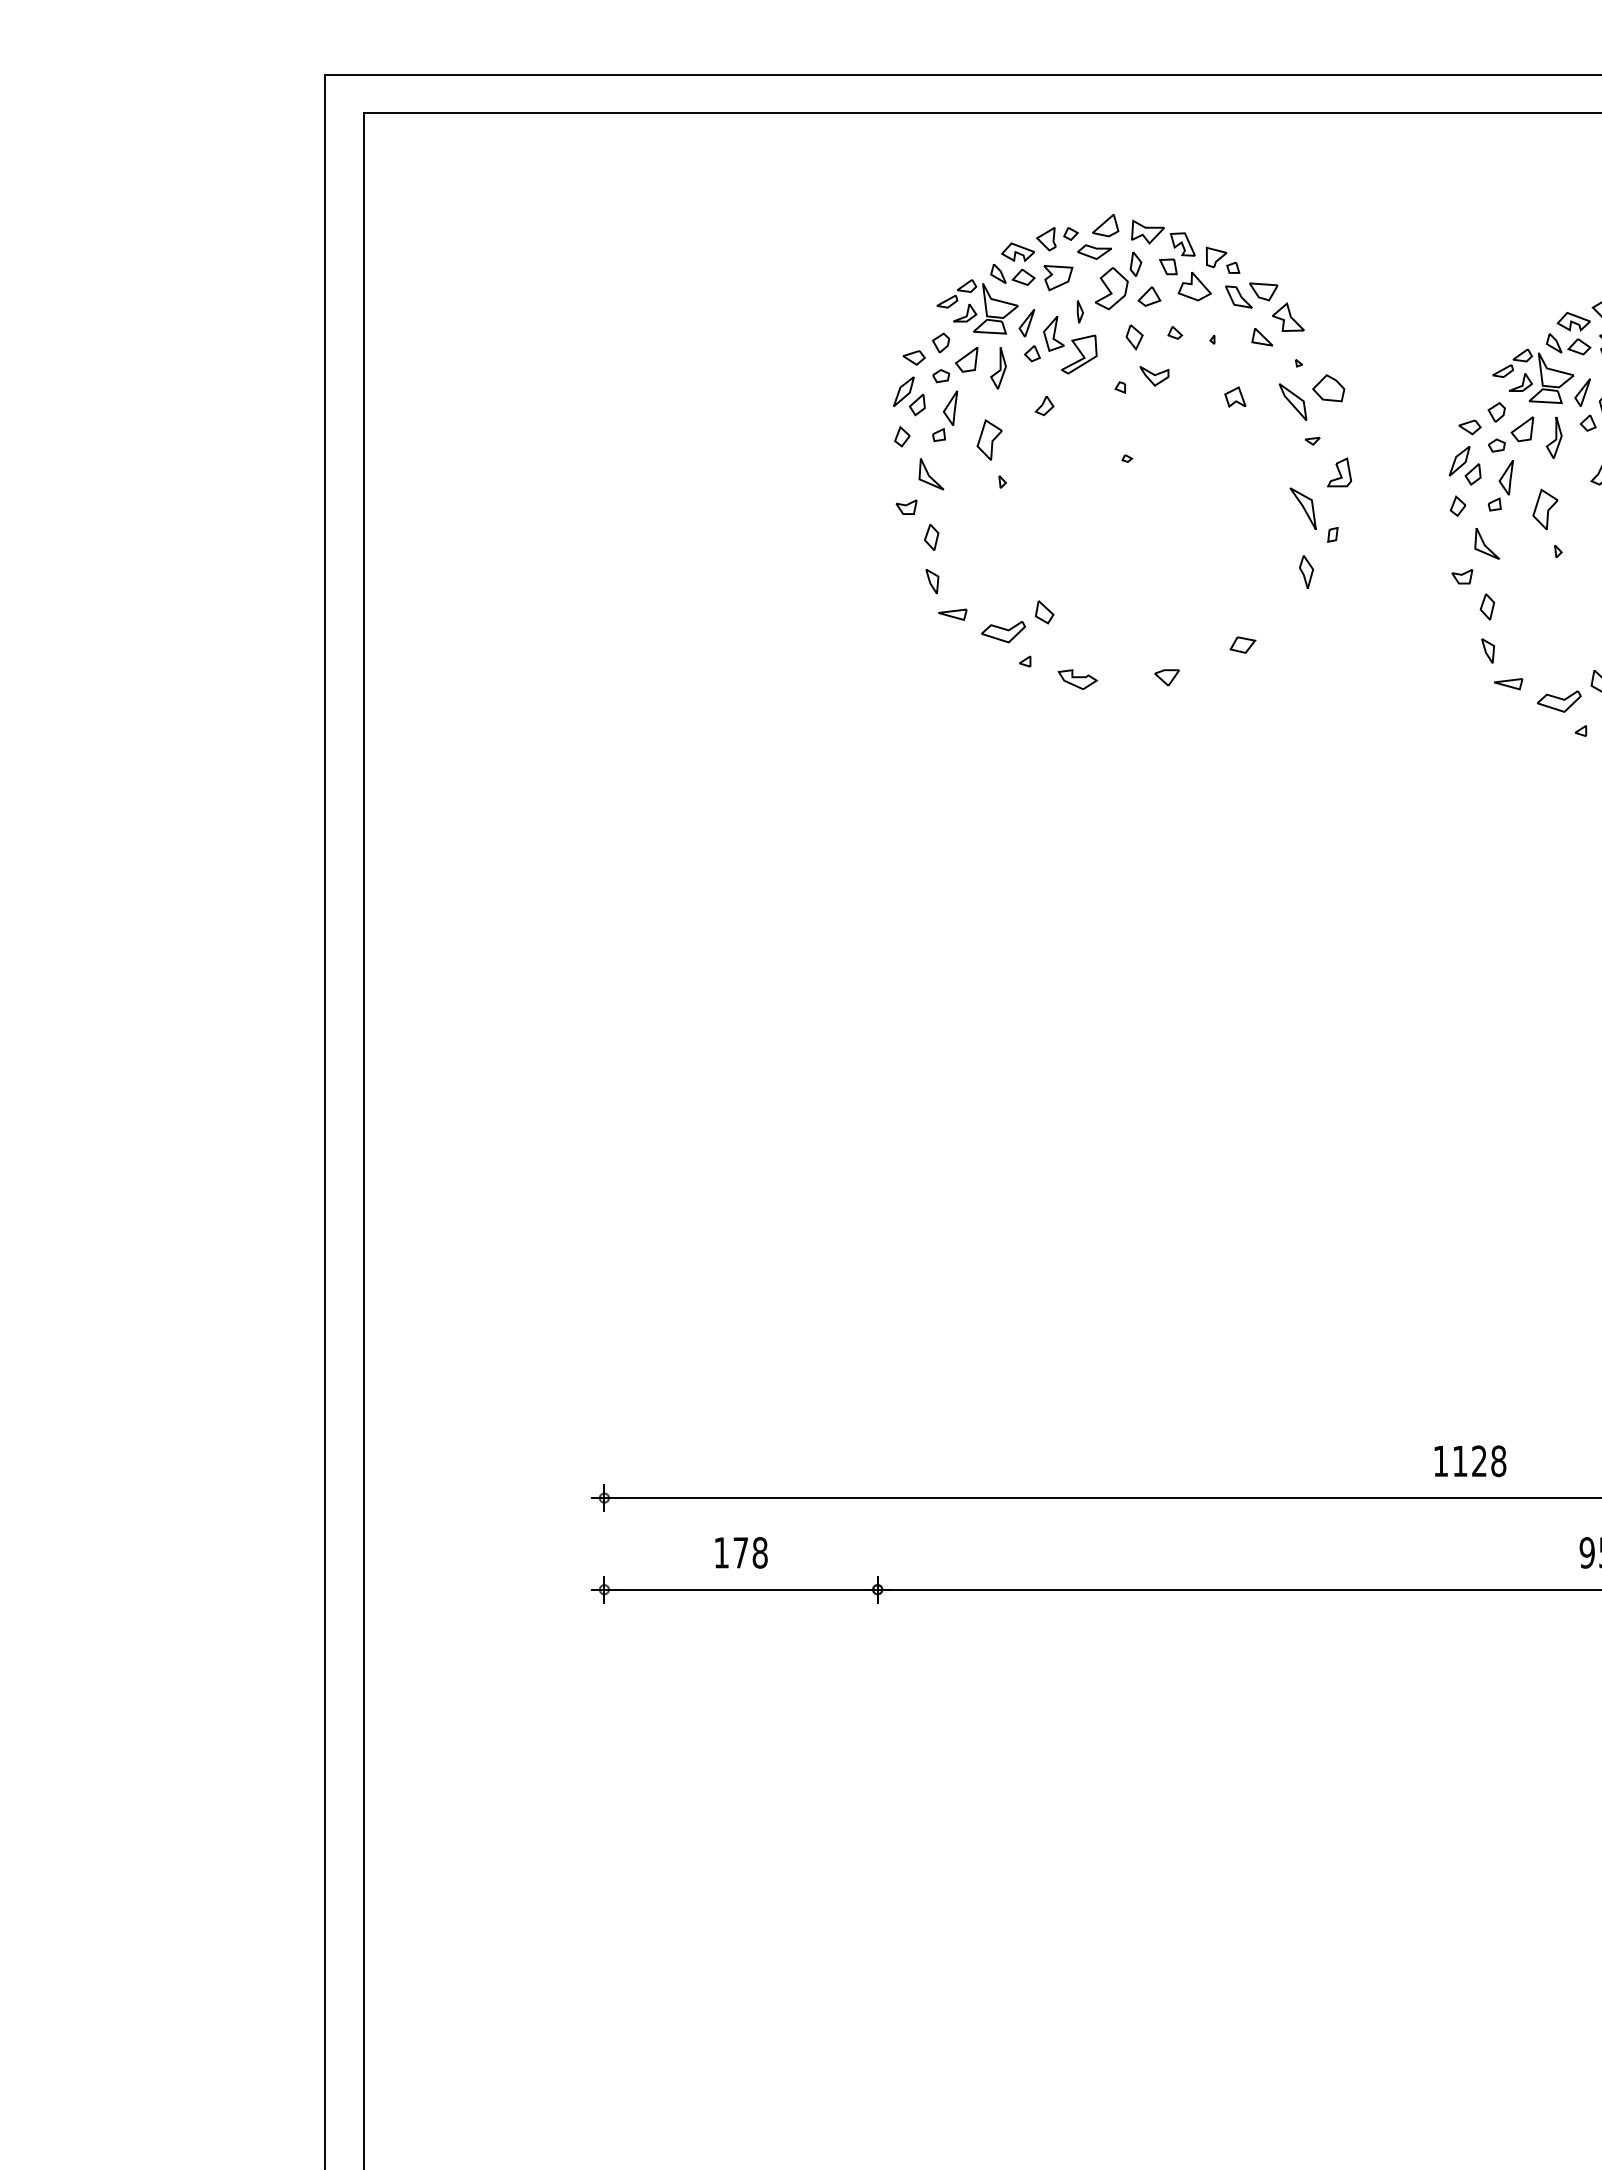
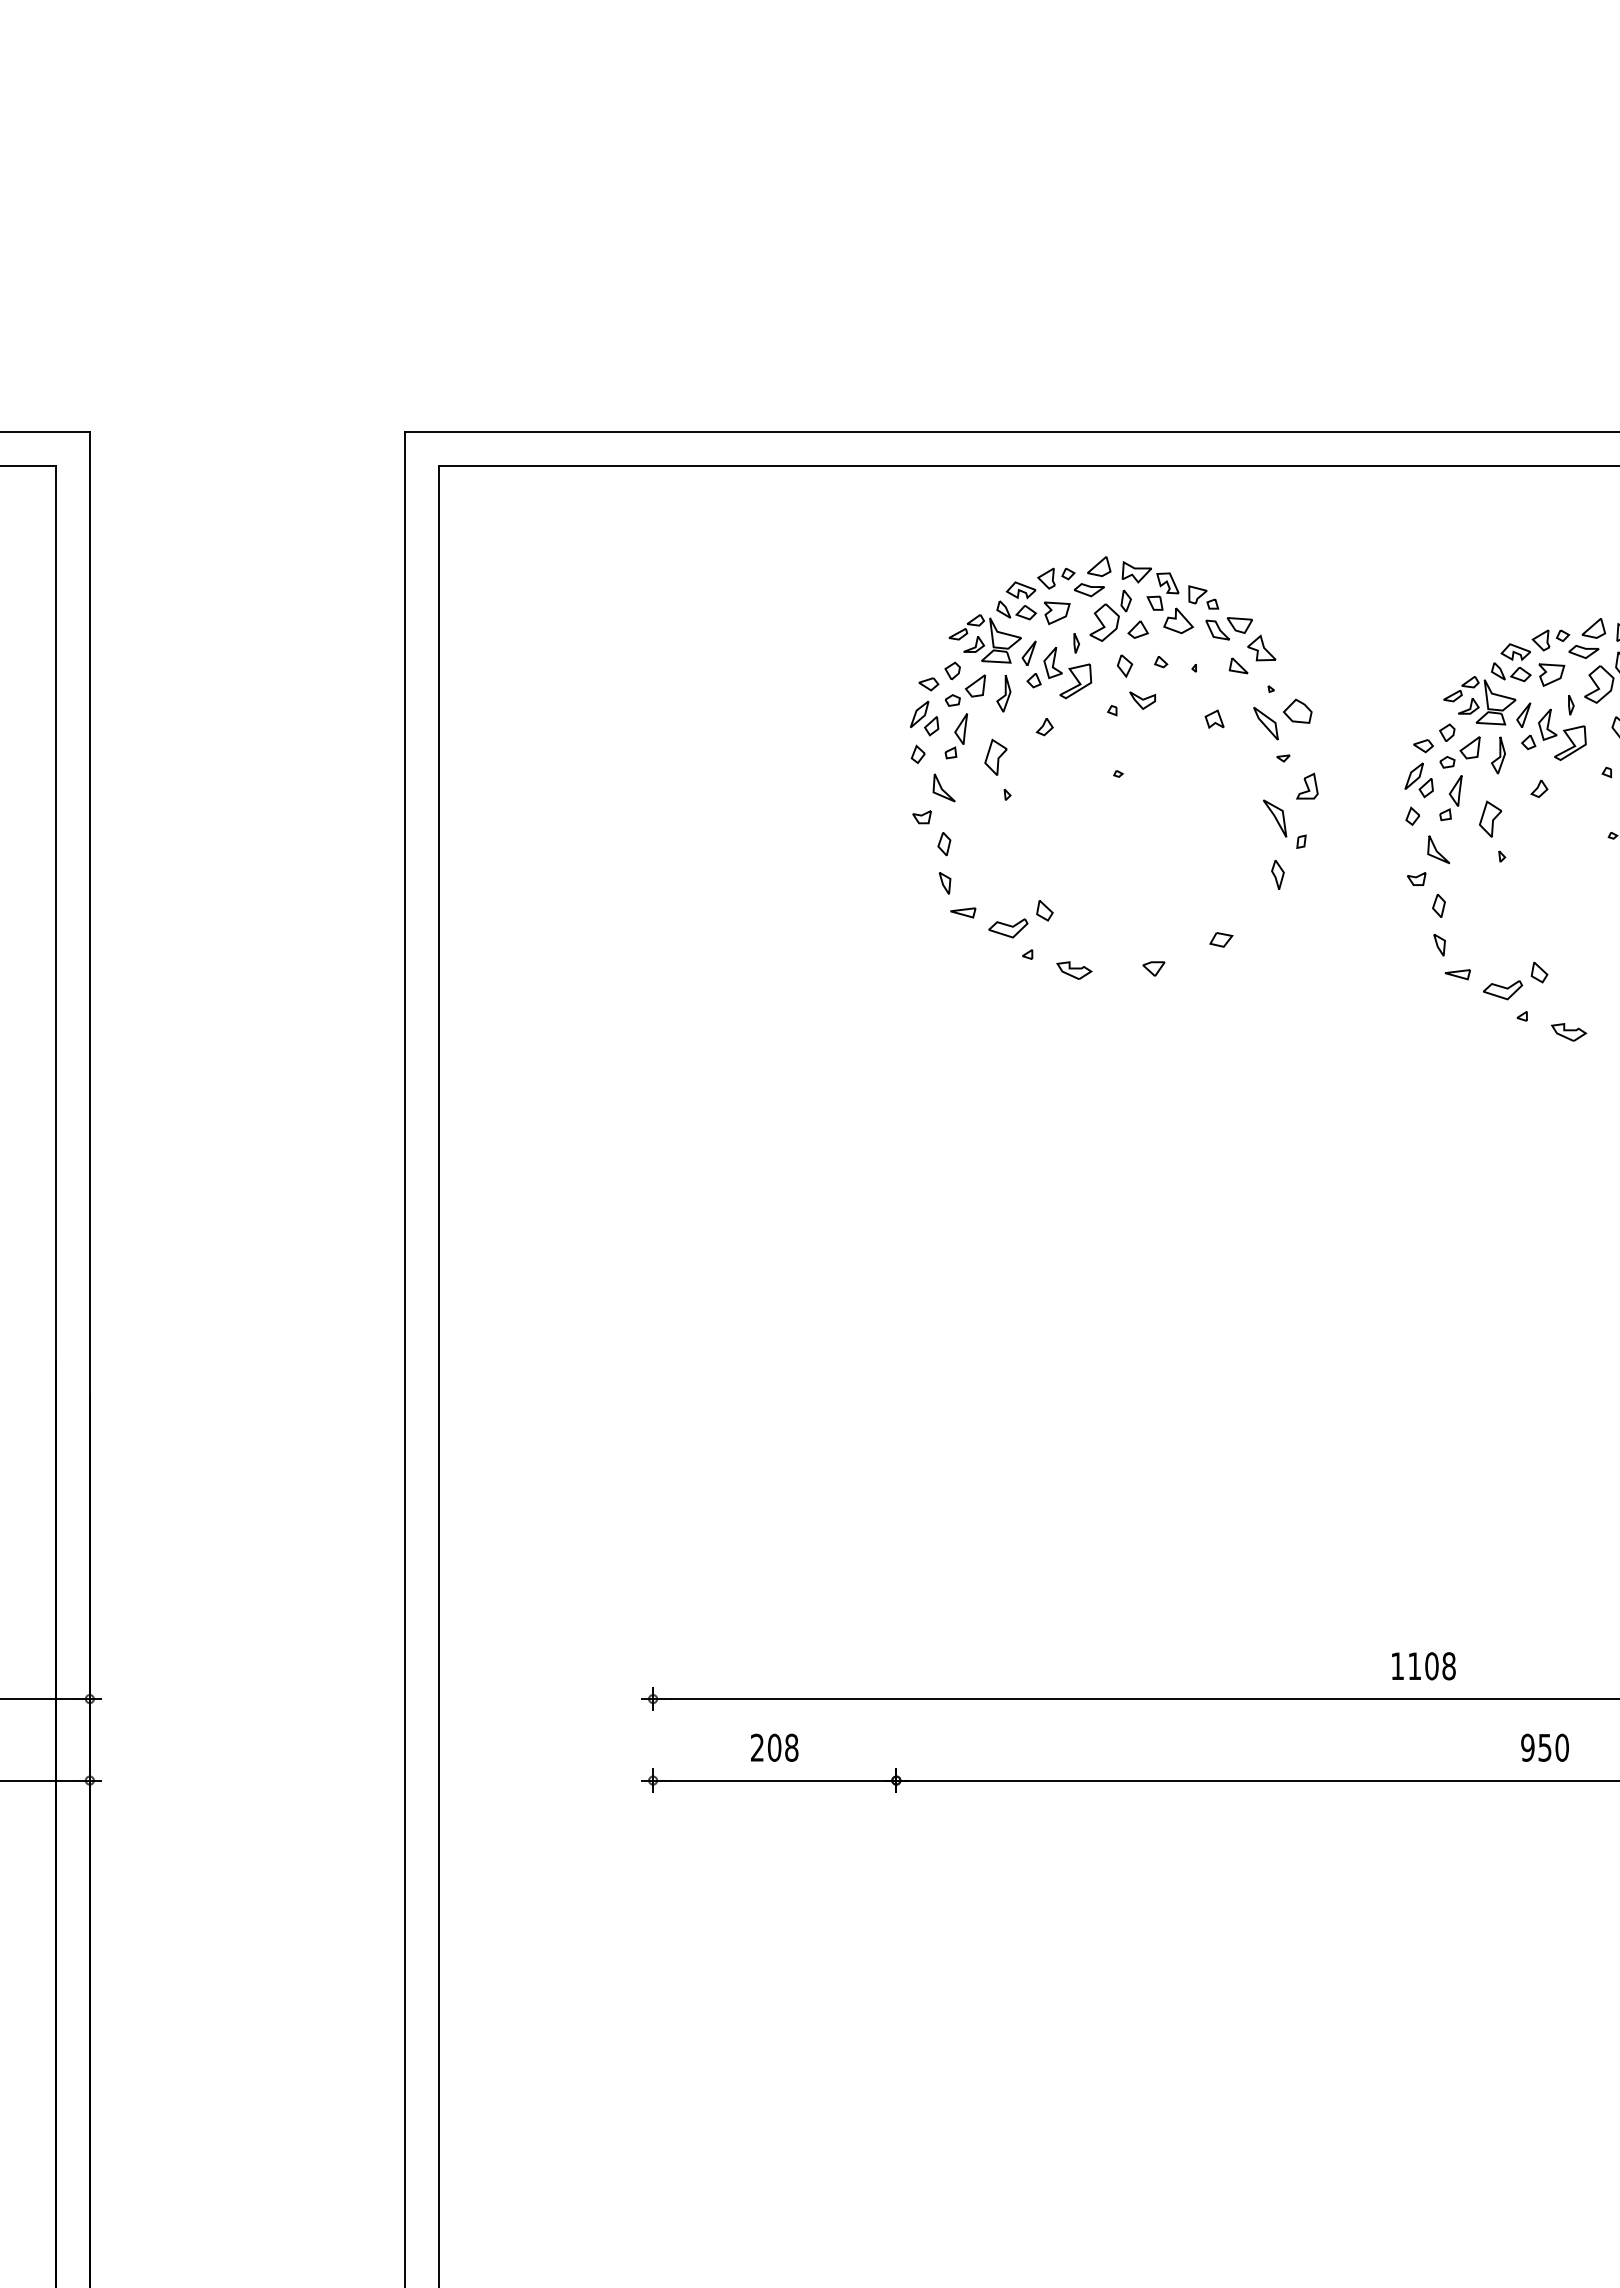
text: (1479, 1461) -> (1431, 1666), 1128 -> 1108
text: (731, 1552) -> (766, 1747), 178 -> 208

